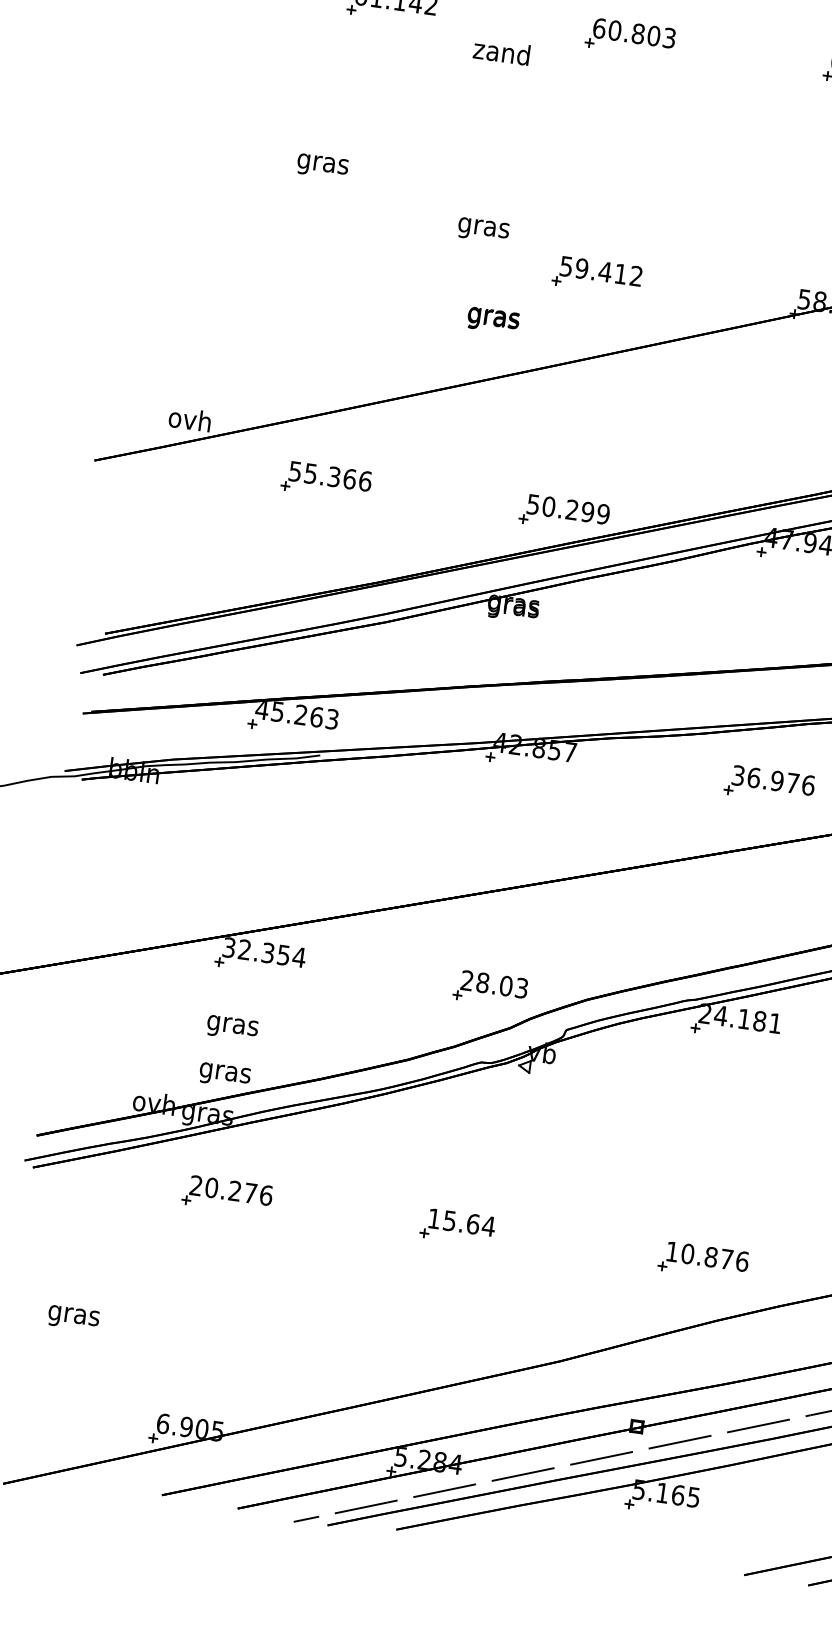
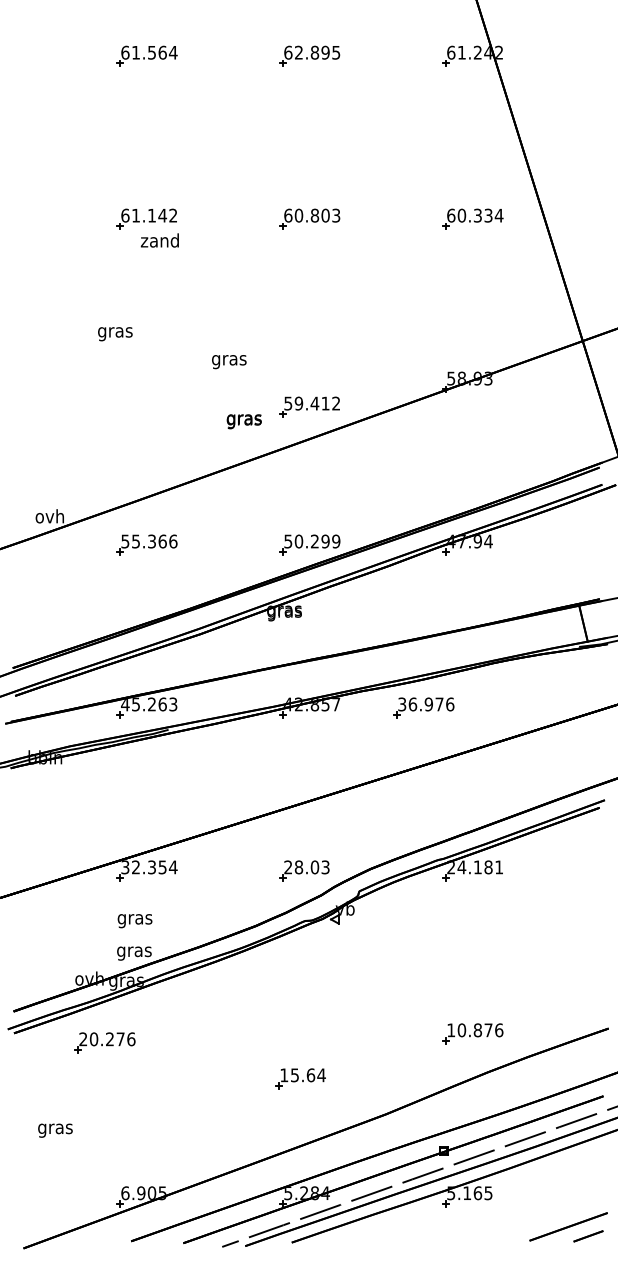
text: (501, 51) -> (159, 240), moved
part: (596, 275) -> (309, 406), moved
part: (768, 784) -> (423, 707), moved
part: (226, 1194) -> (104, 1042), moved
part: (457, 1226) -> (300, 1078), moved

